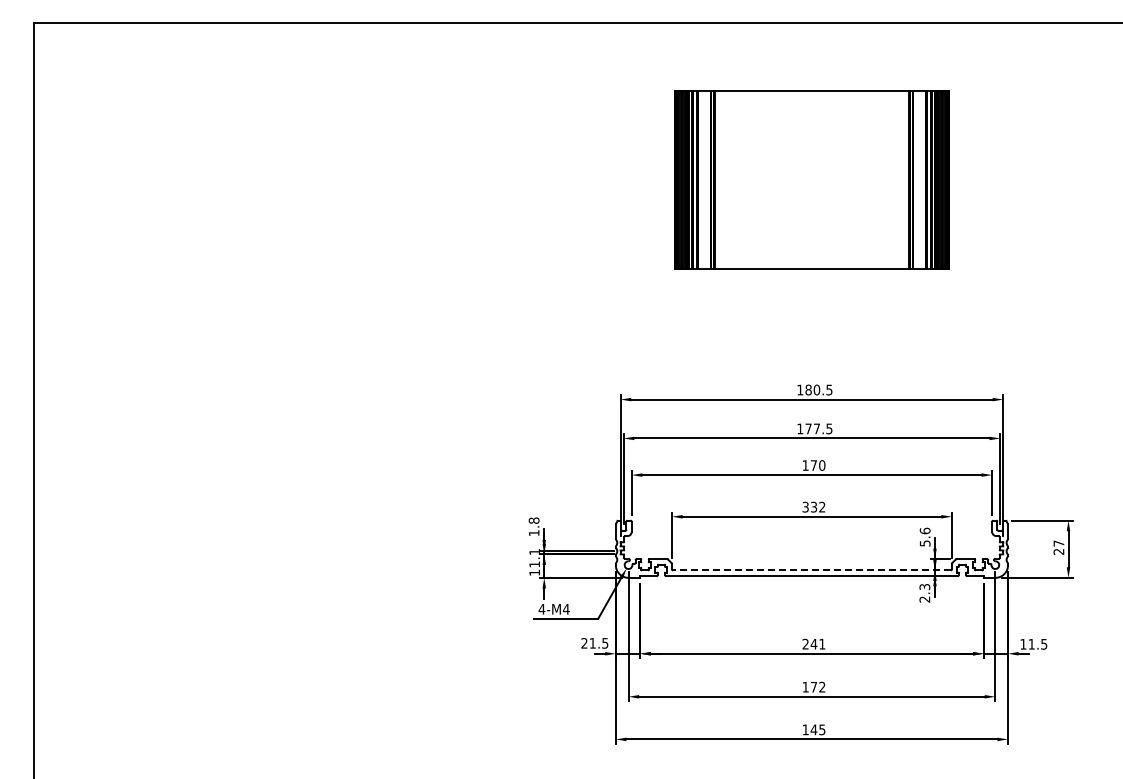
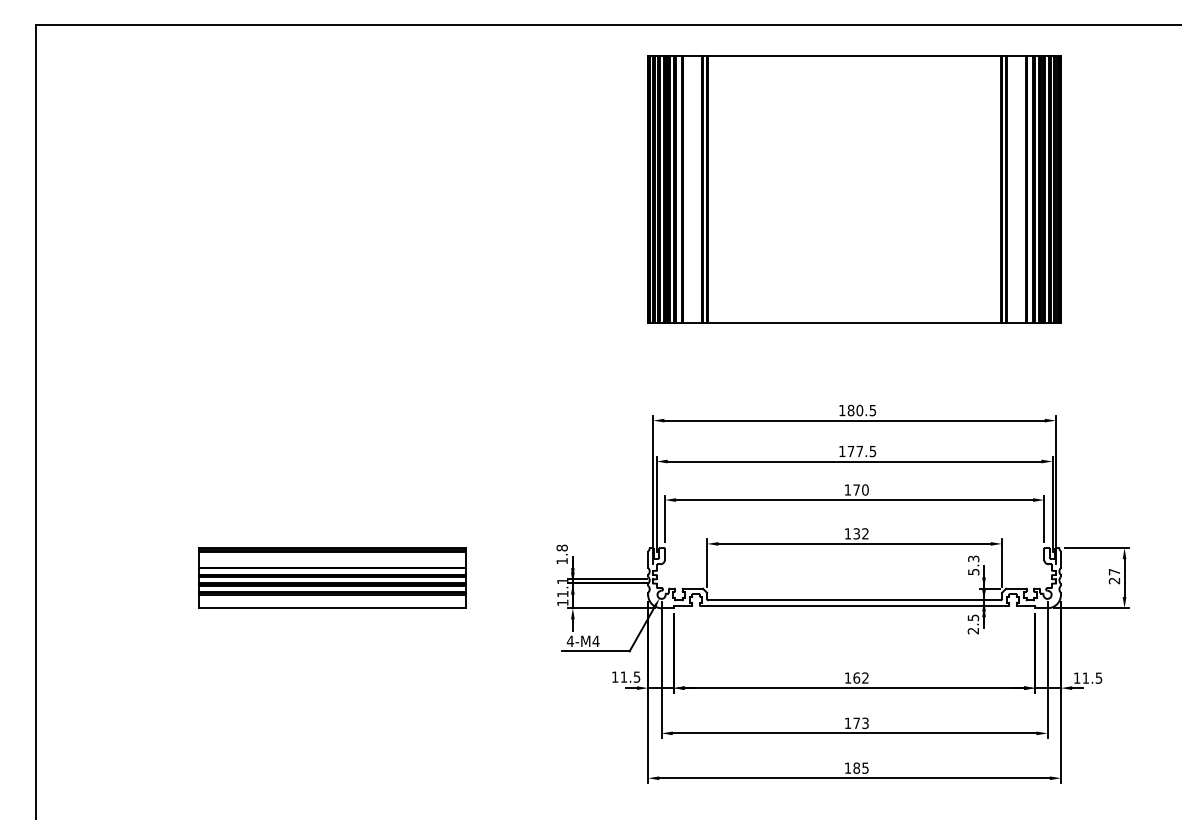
part: (811, 179) -> (854, 188), size x1.43
text: (805, 506) -> (847, 533), 332 -> 132
text: (924, 530) -> (973, 558), 5.6 -> 5.3
part: (315, 549) -> (332, 578), added
line: (811, 570) -> (854, 600), dashed -> solid
text: (923, 586) -> (971, 617), 2.3 -> 2.5
text: (584, 643) -> (615, 677), 21.5 -> 11.5
text: (813, 643) -> (856, 677), 241 -> 162
text: (822, 687) -> (865, 723), 172 -> 173
text: (813, 729) -> (856, 767), 145 -> 185

